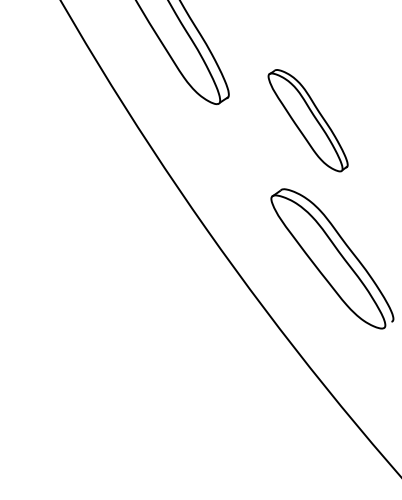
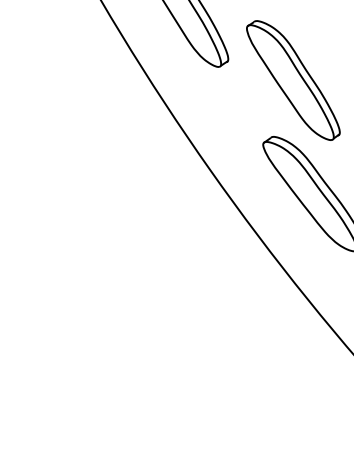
part: (308, 120) -> (293, 80), size x1.43

